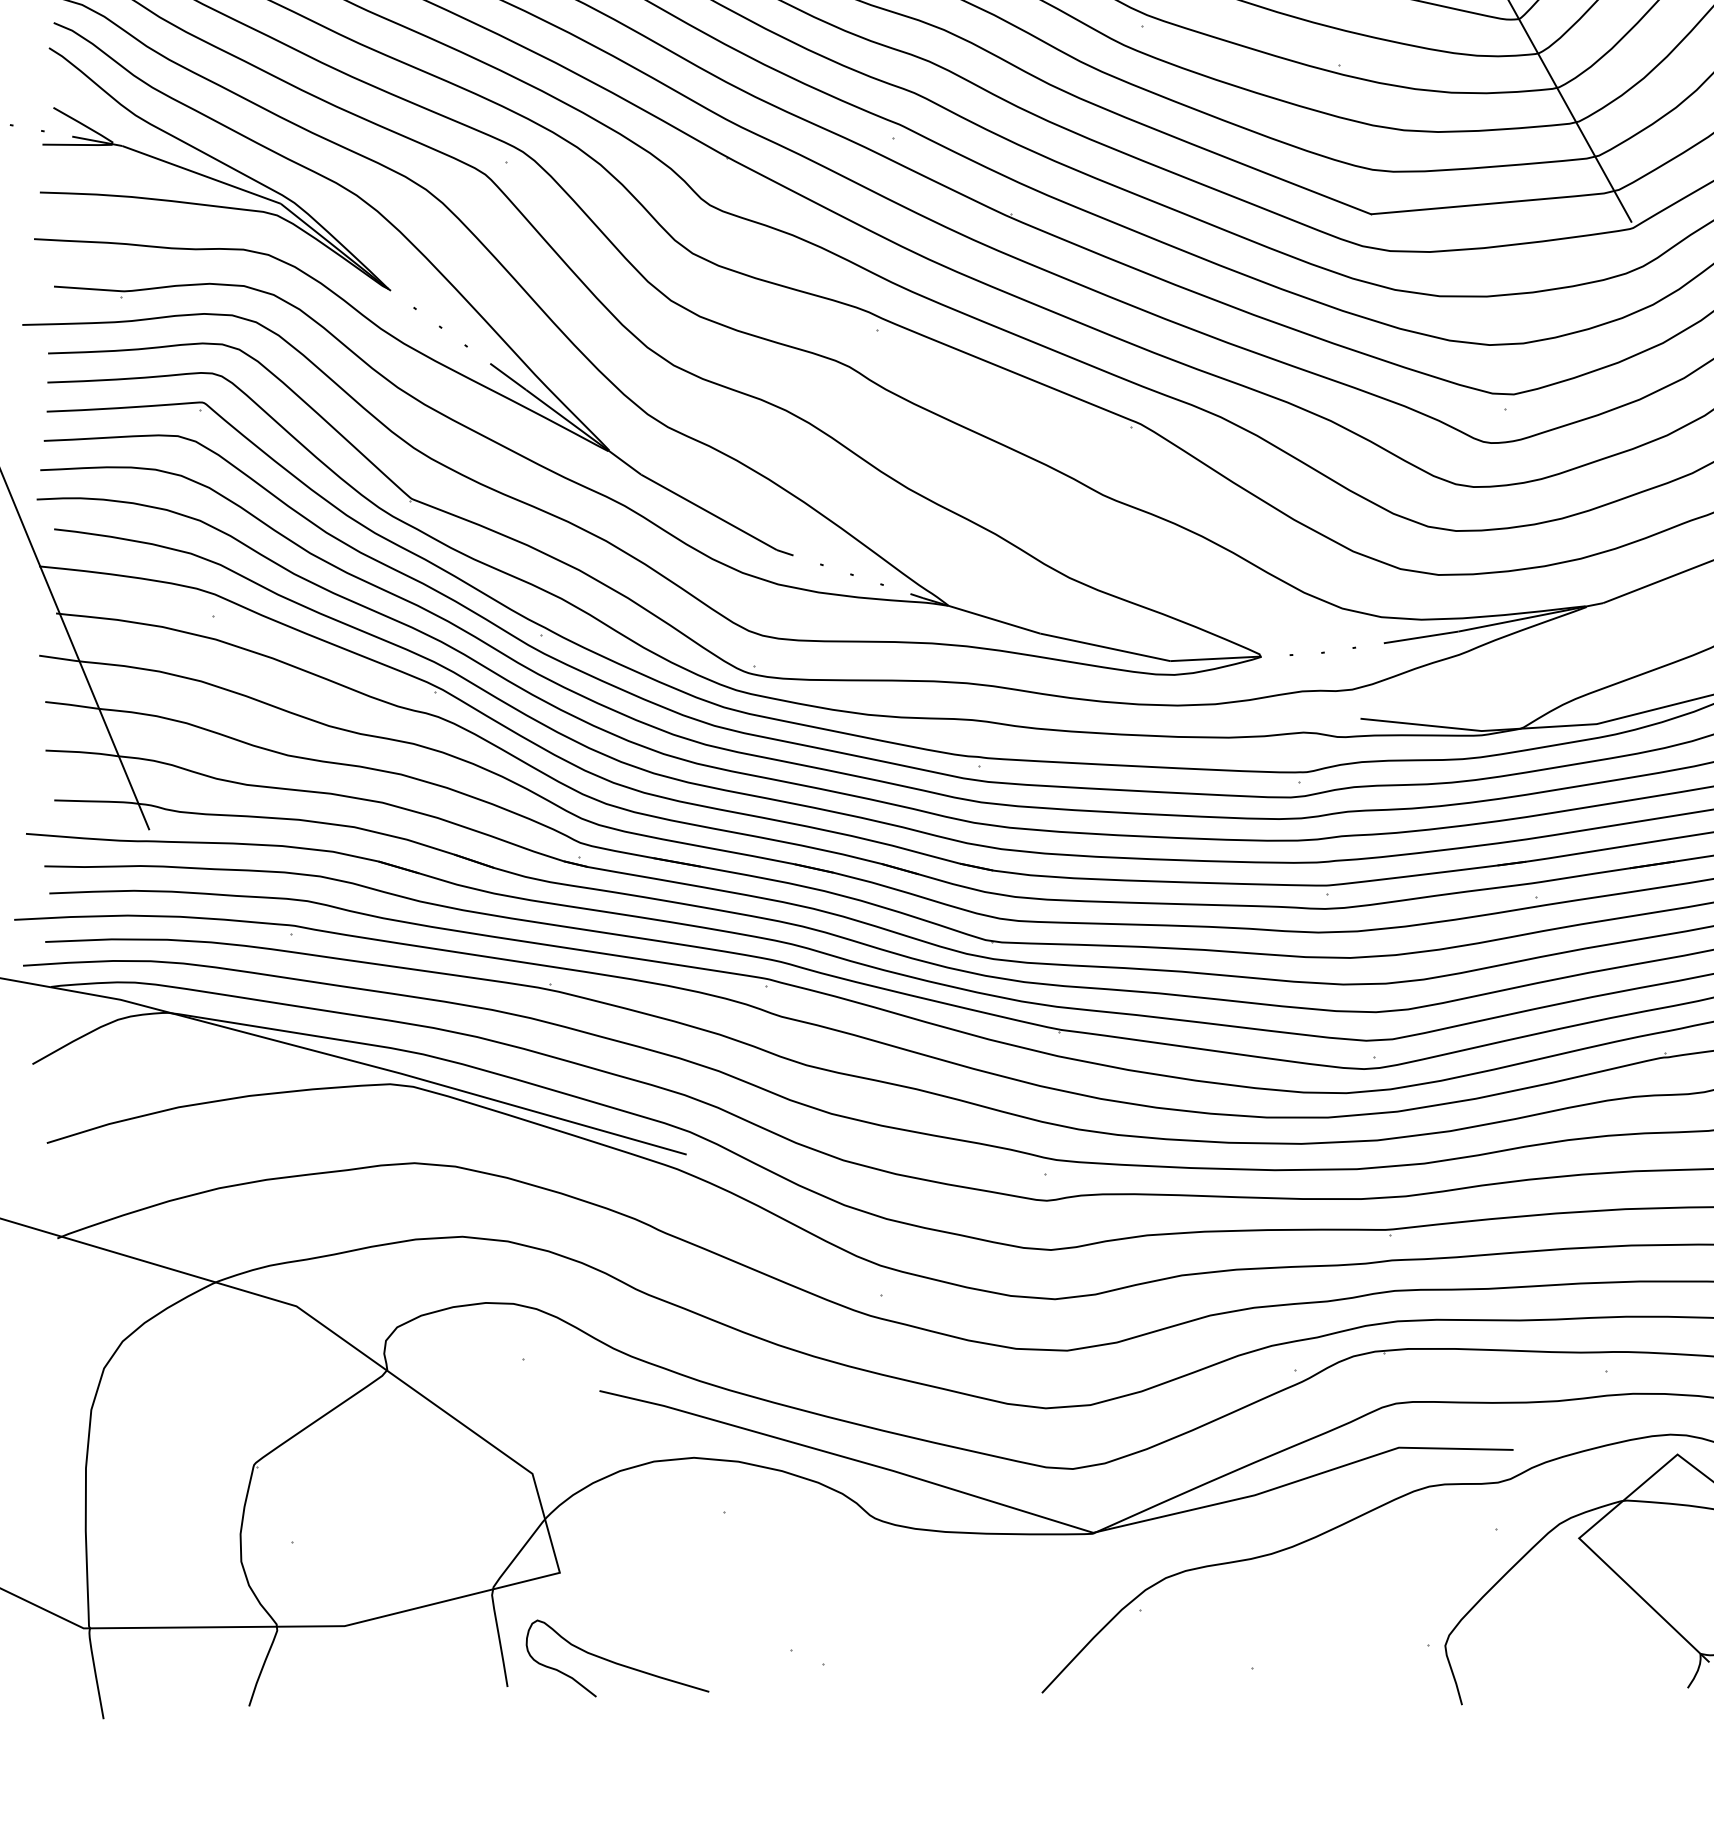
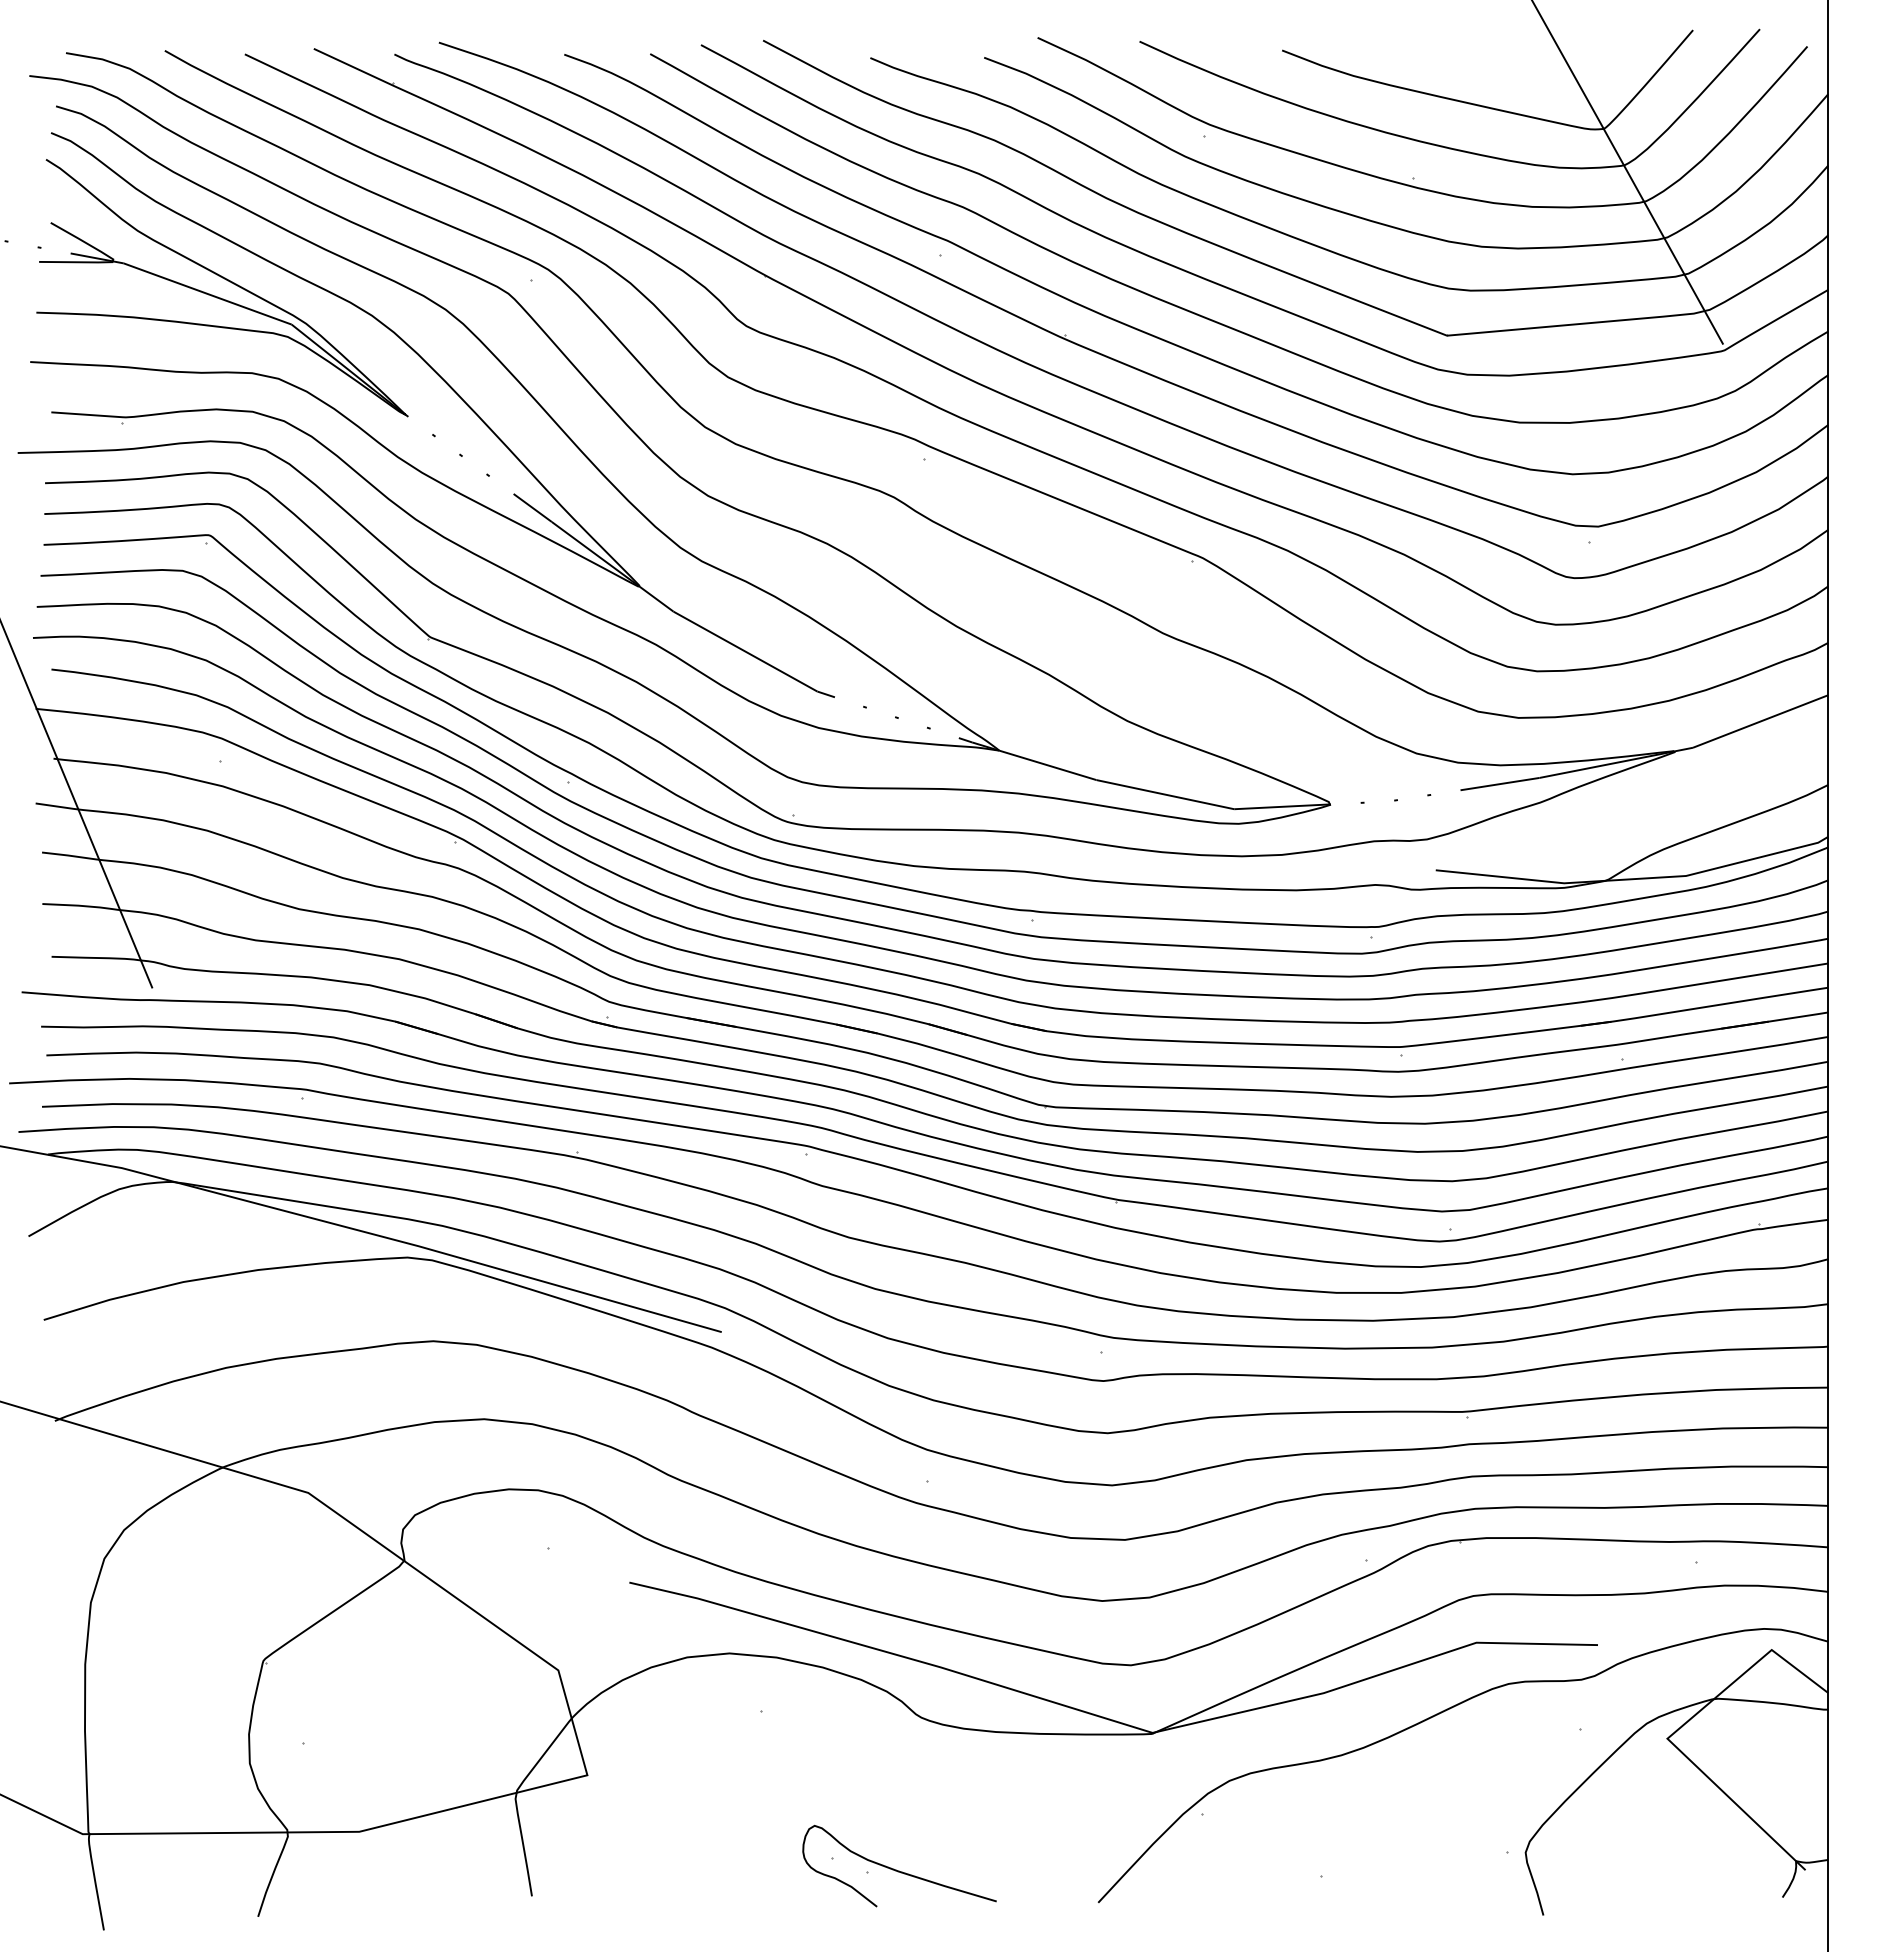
curve: (614, 1661) -> (896, 1869), moved

